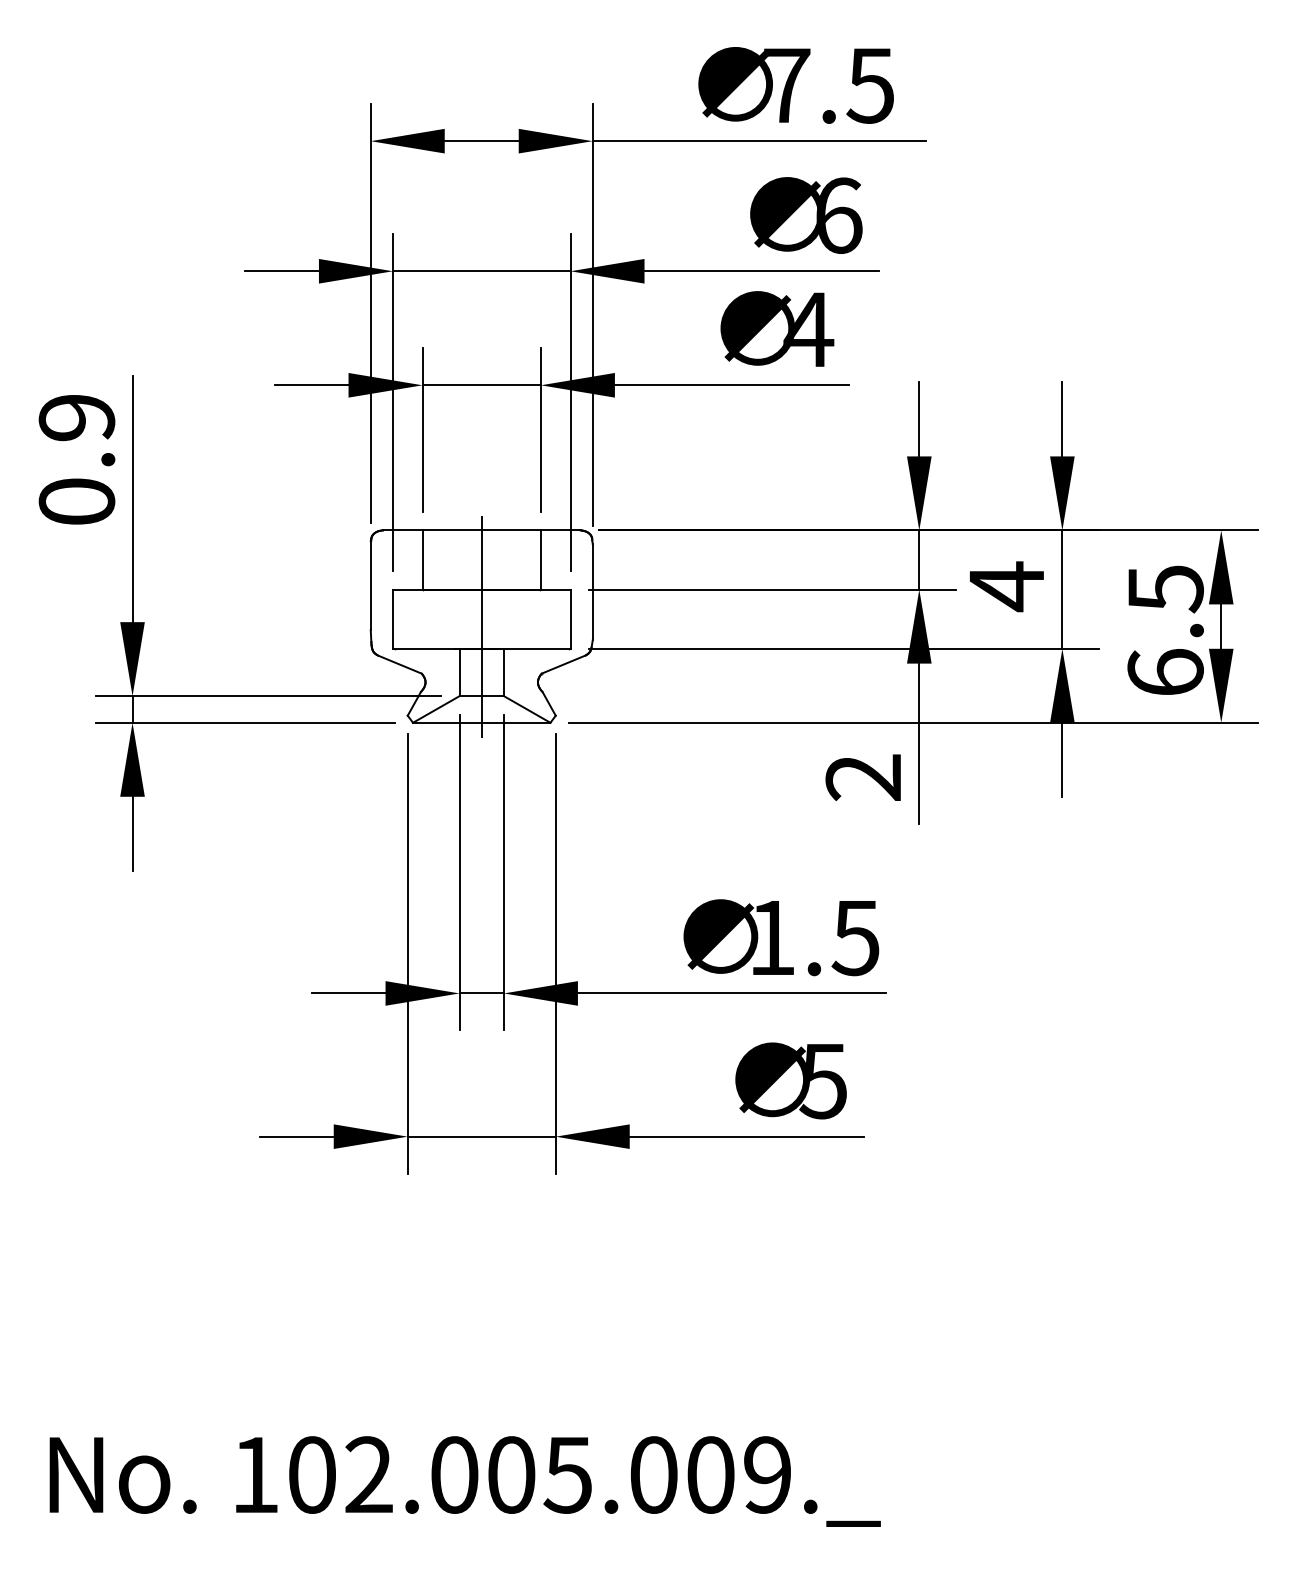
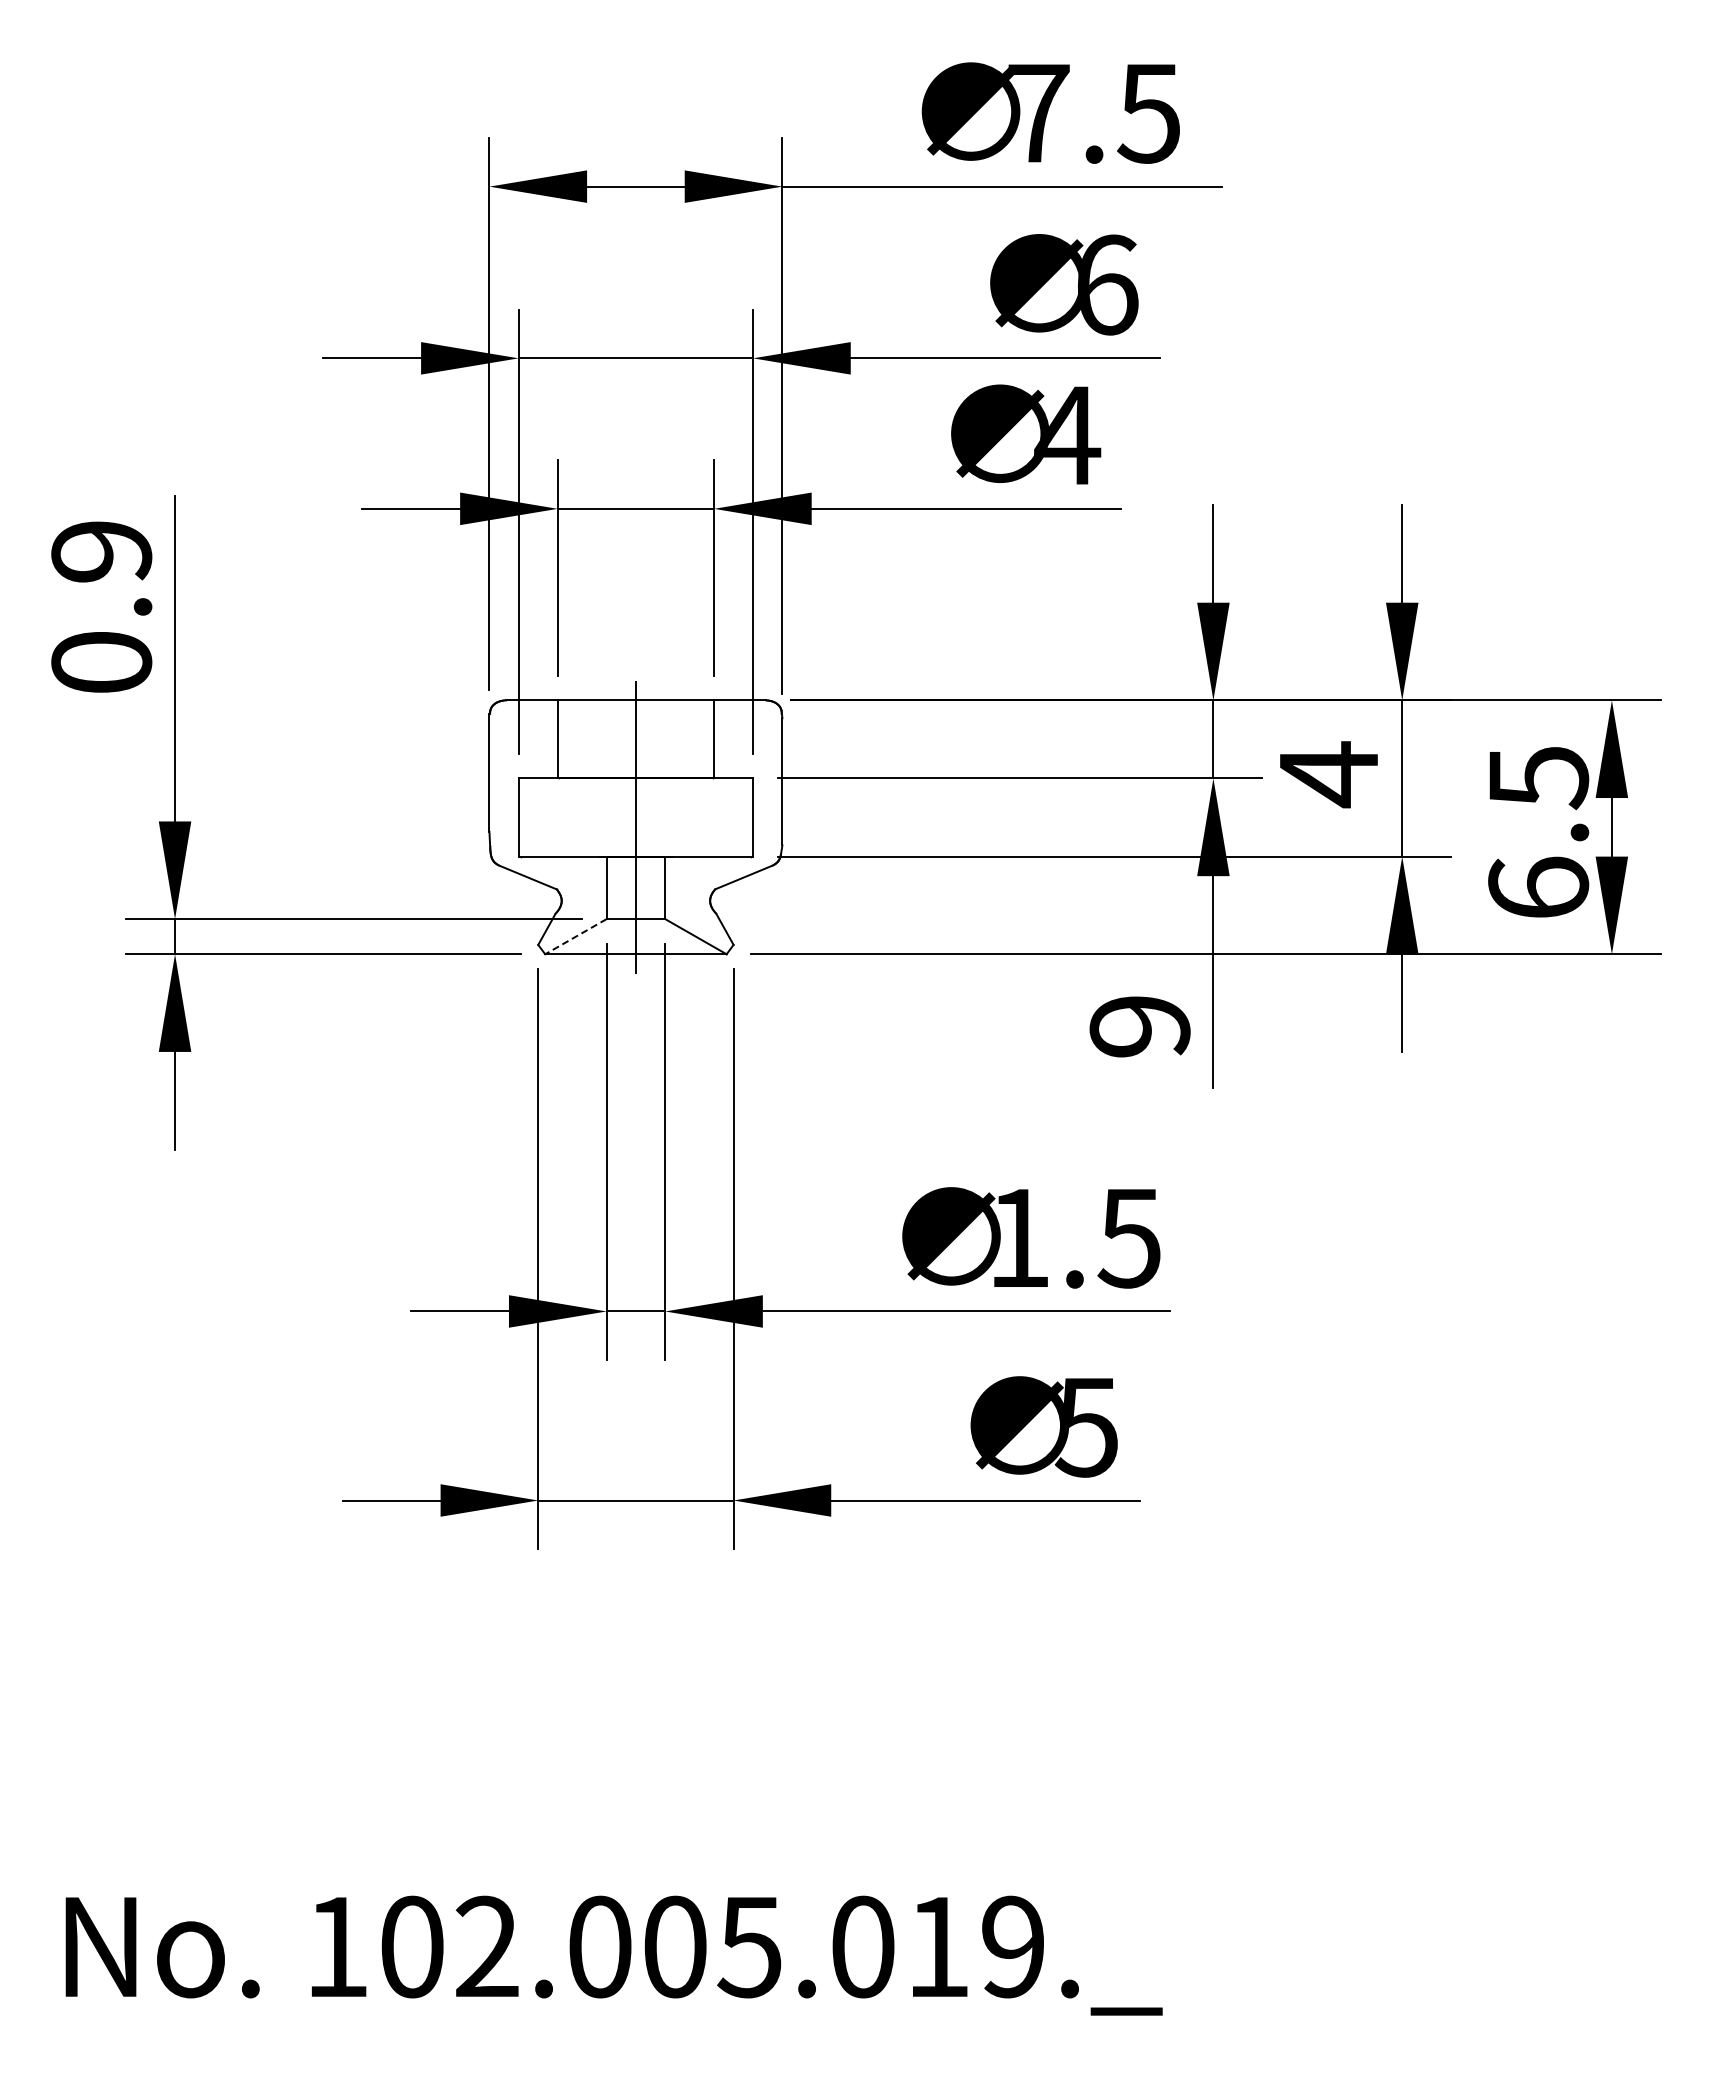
line: (435, 709) -> (575, 936), solid -> dashed
text: (864, 777) -> (1140, 1026), 2 -> 9
text: (711, 1474) -> (938, 1946), 102.005.009._ -> 102.005.019._

